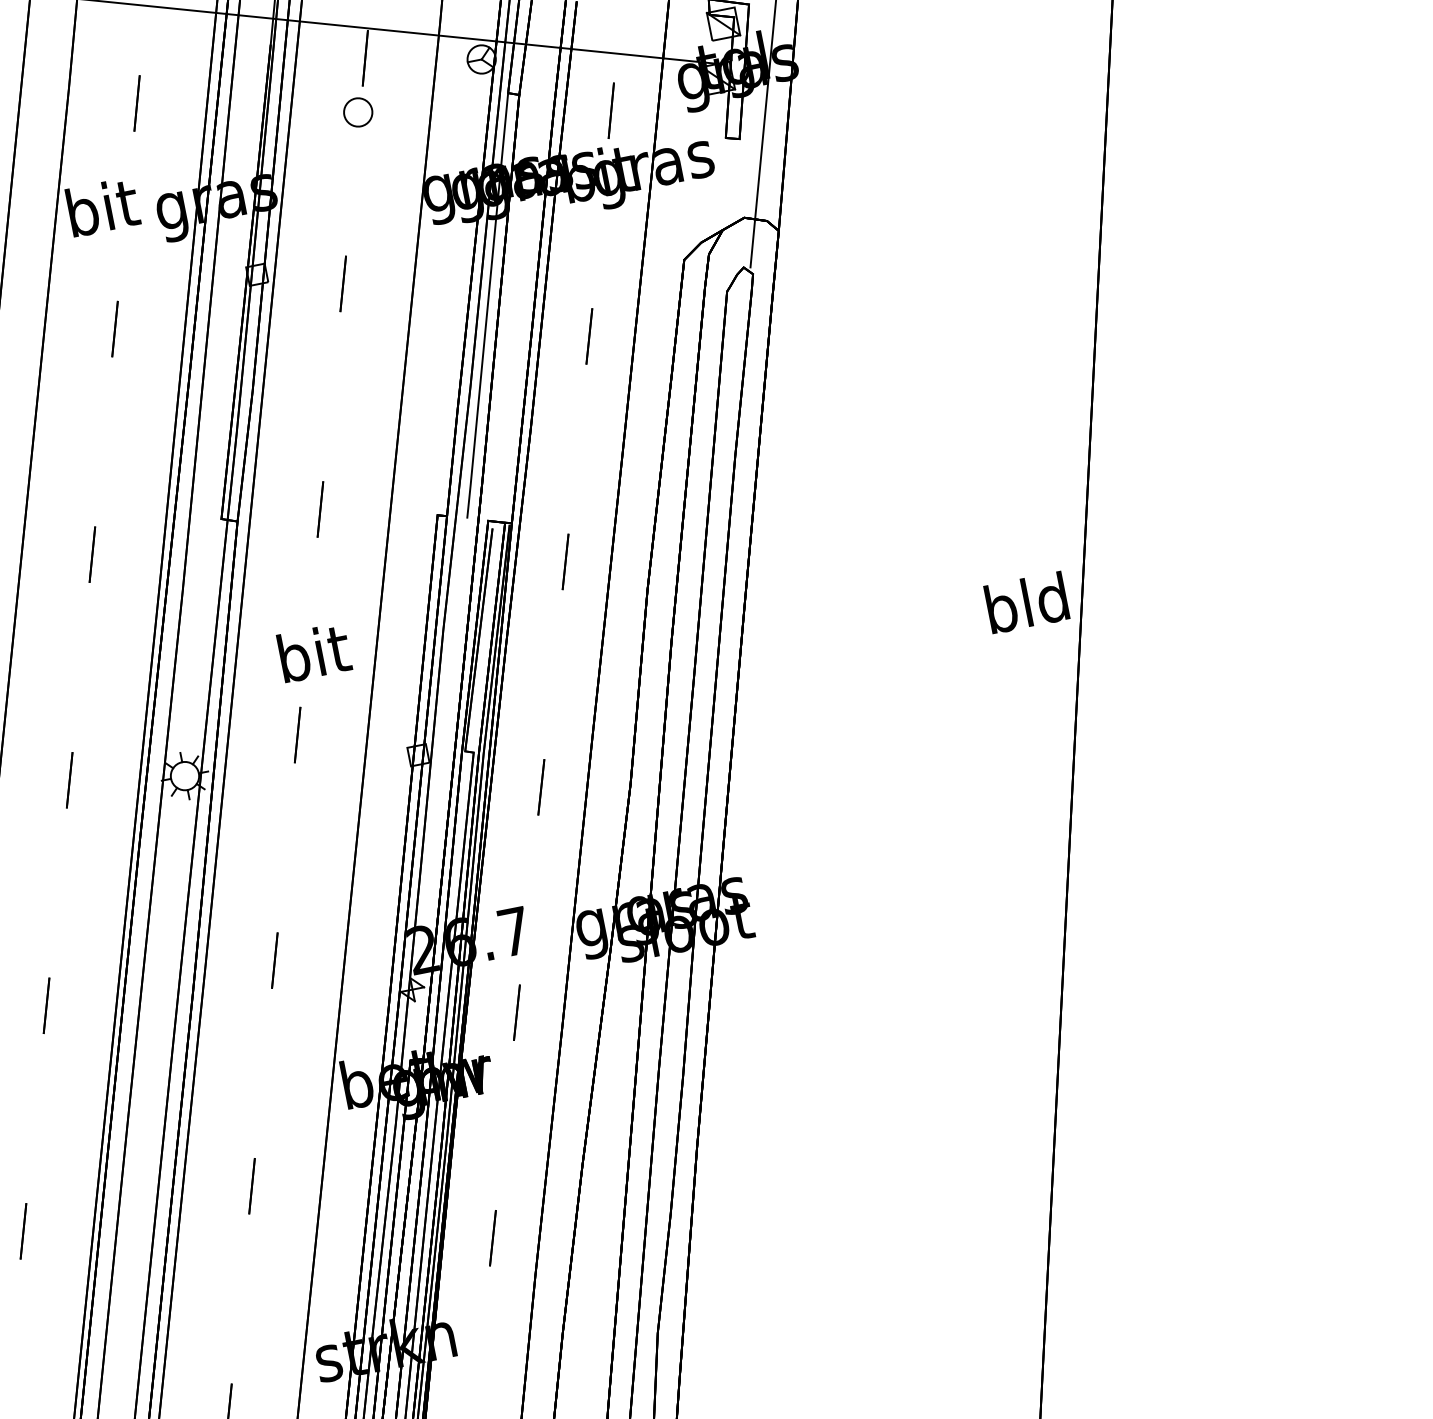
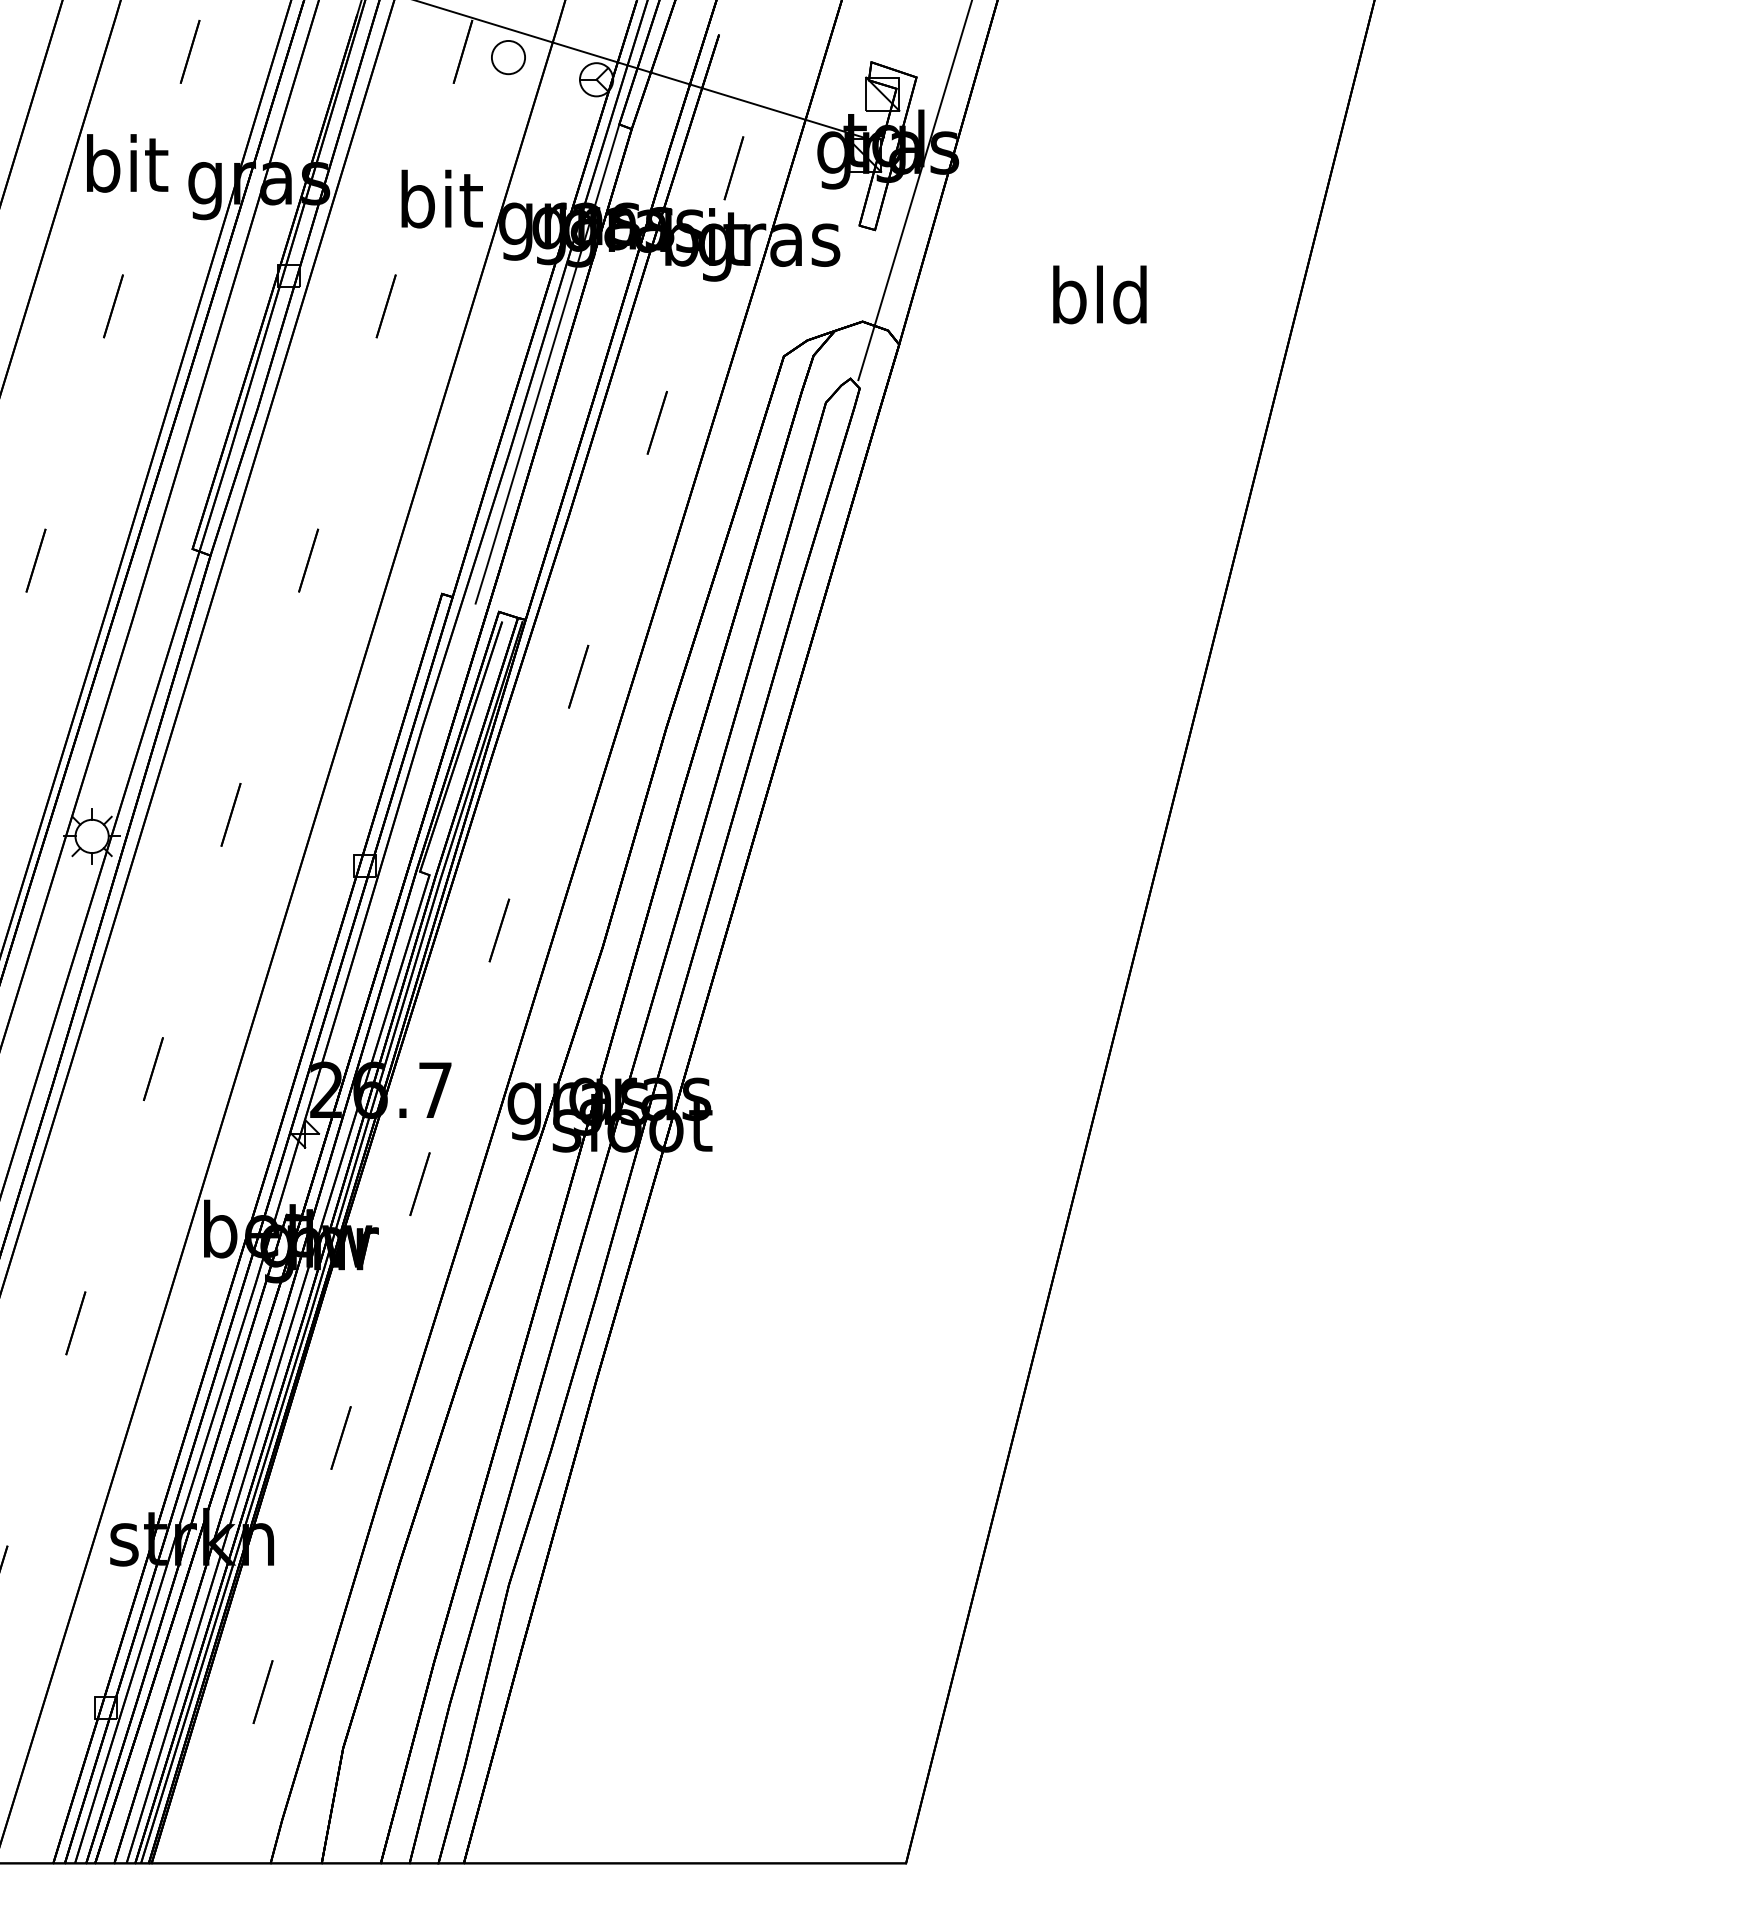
part: (358, 112) -> (508, 57), moved
text: (1026, 602) -> (1099, 294), moved
text: (313, 652) -> (441, 198), moved

